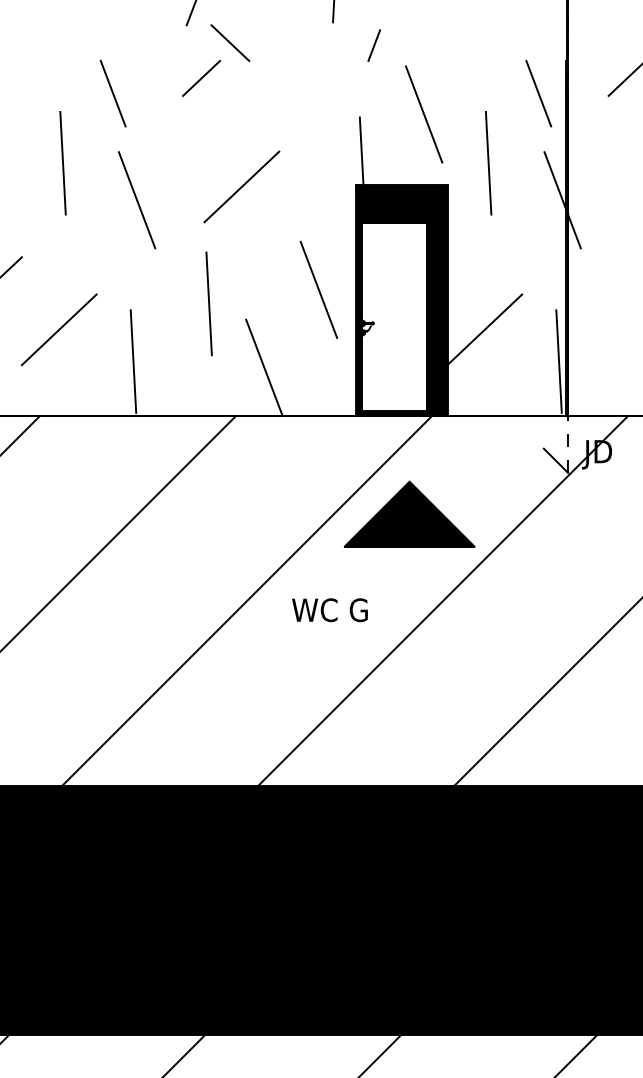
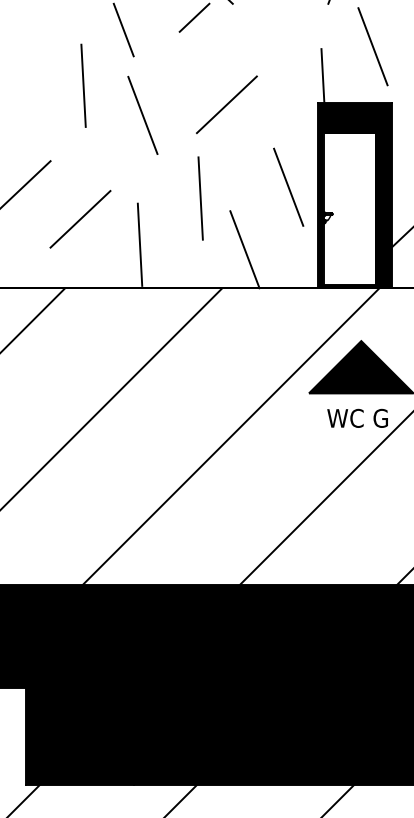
text: (329, 610) -> (357, 418), moved

